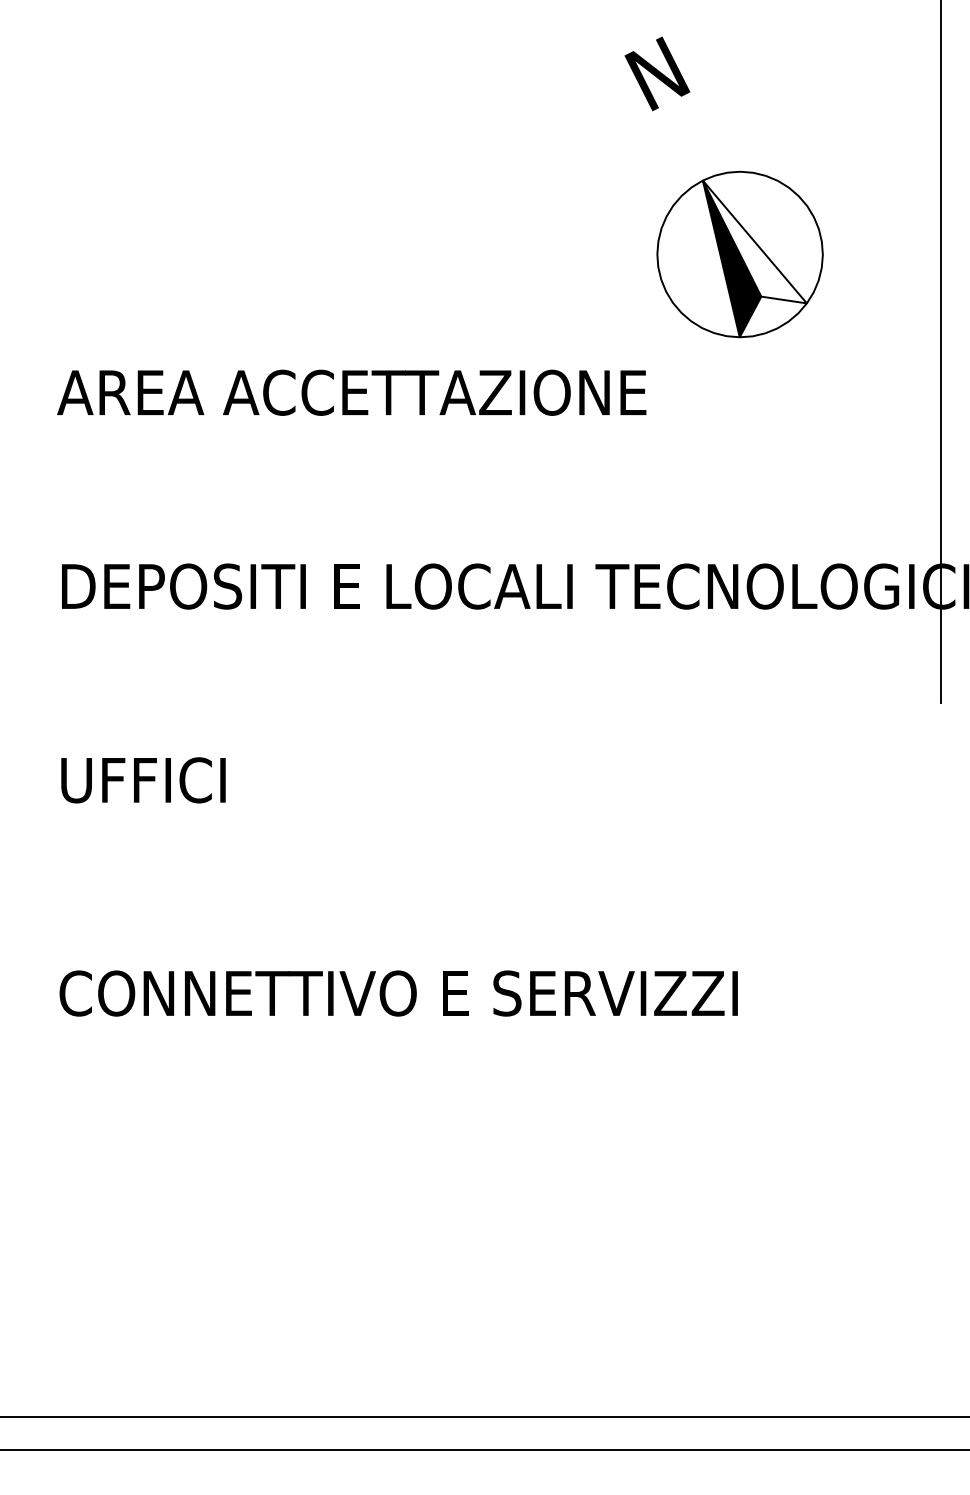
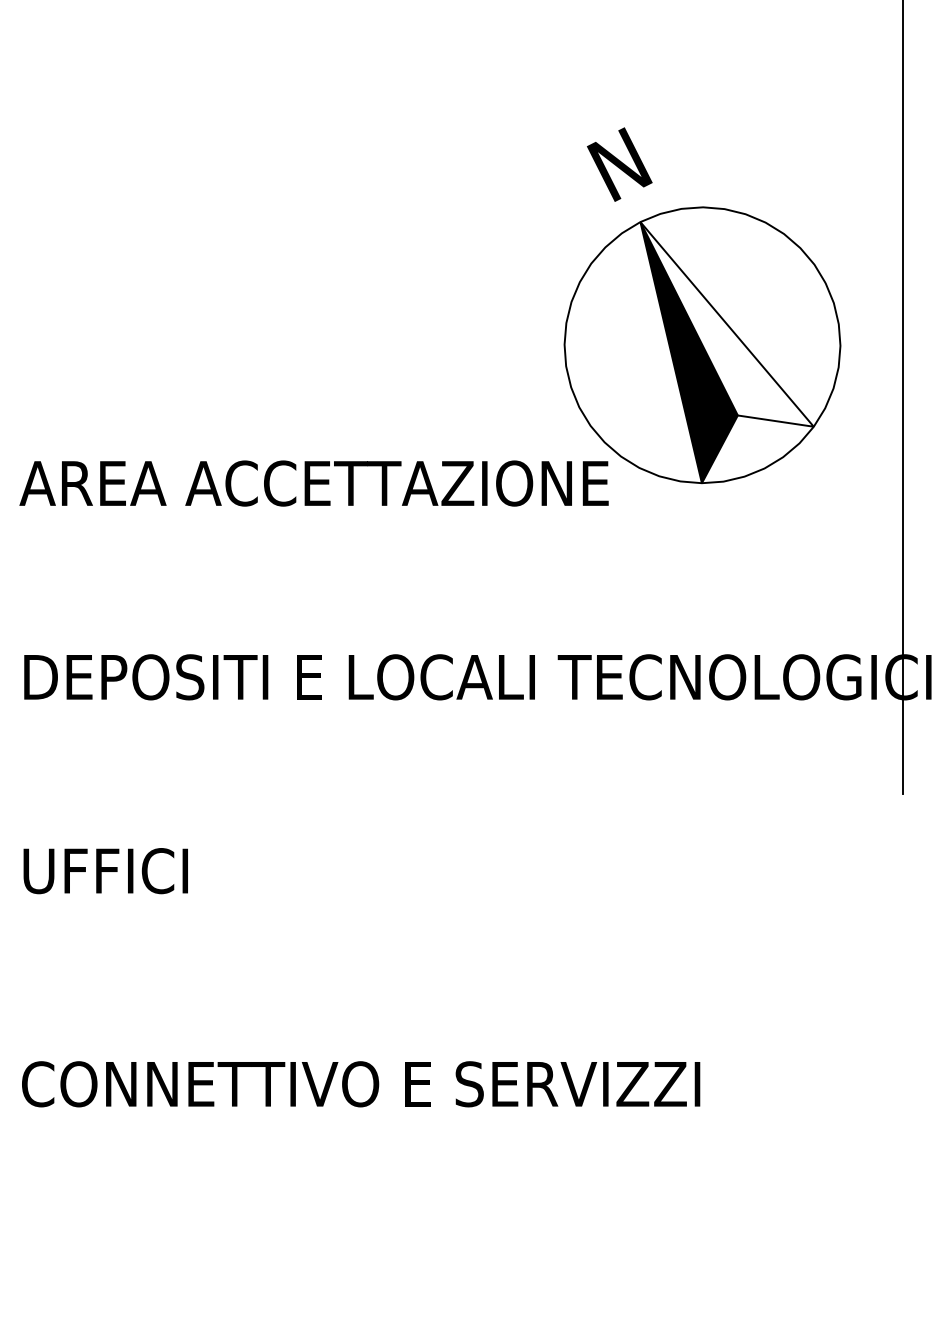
part: (739, 254) -> (701, 345), size x1.67

